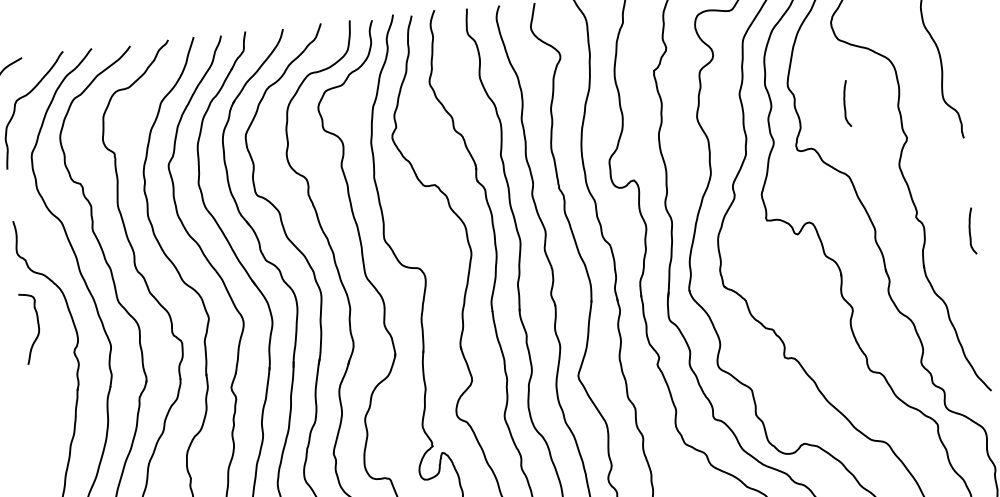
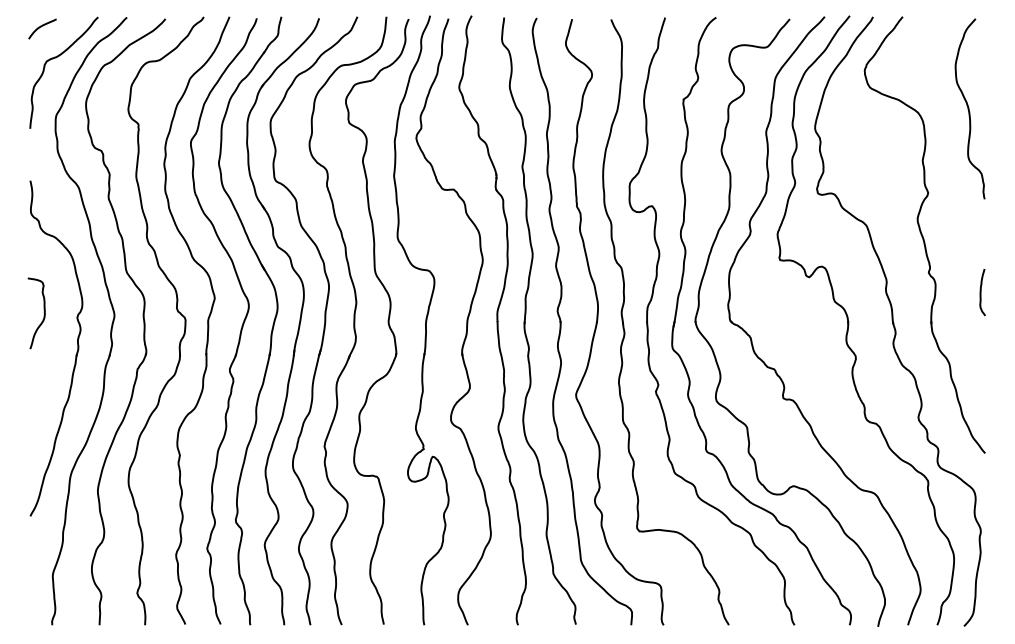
curve: (845, 103) -> (870, 152), removed
curve: (37, 326) -> (43, 312), moved

